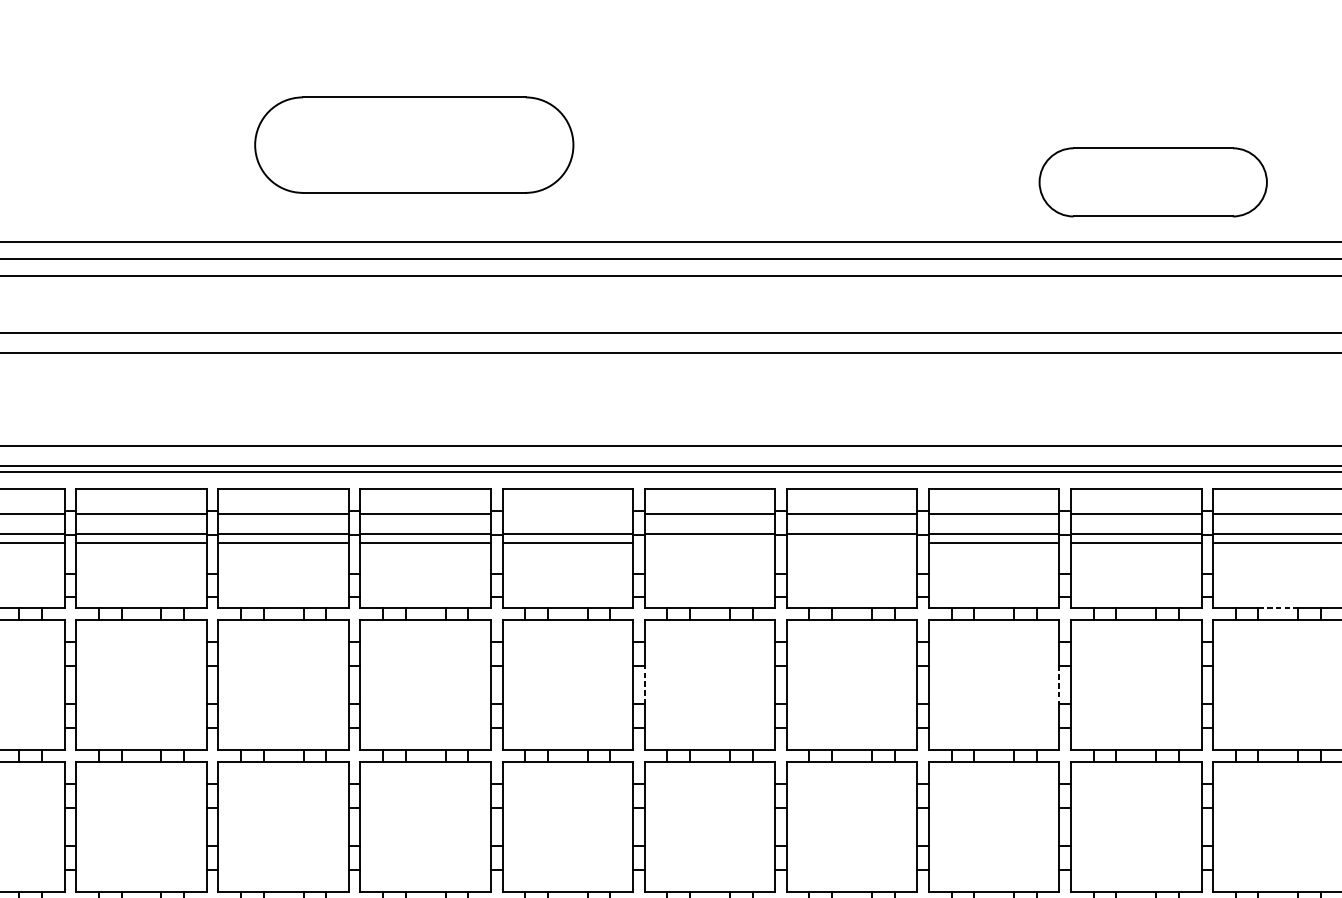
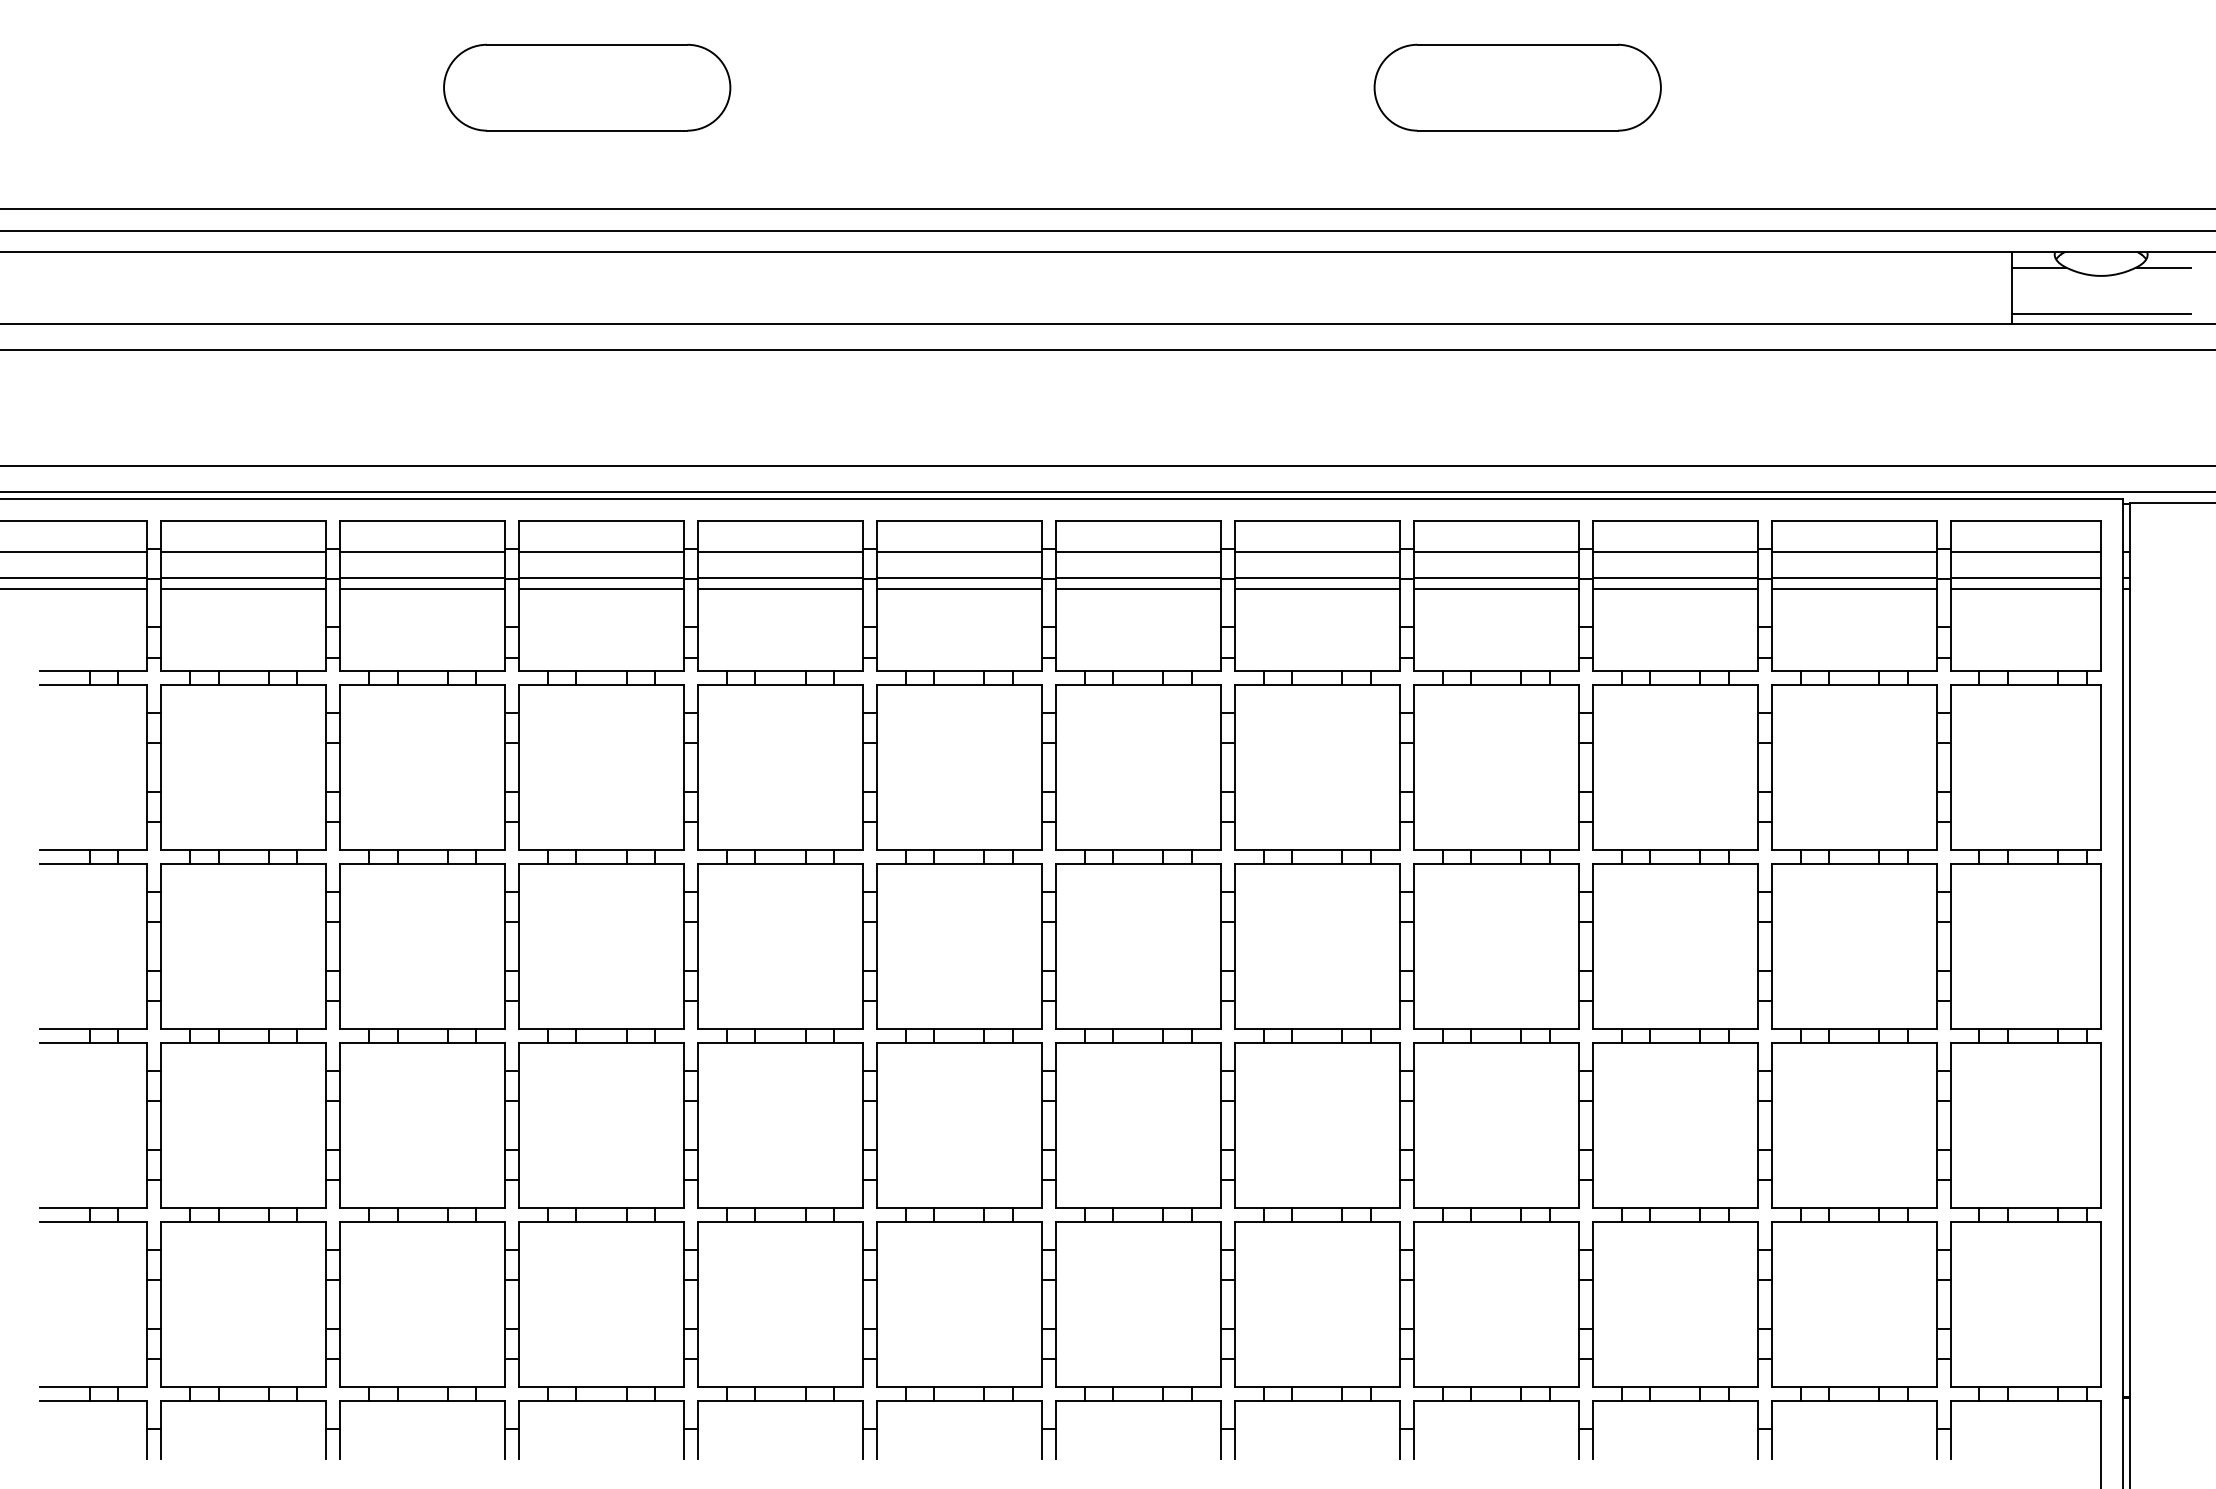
part: (414, 144) -> (587, 87), size x0.71
part: (1153, 182) -> (1517, 87), moved
line: (567, 514) -> (780, 552), added
line: (710, 543) -> (959, 589), added
line: (852, 543) -> (1138, 589), added
line: (1278, 608) -> (1675, 671), dashed -> solid
line: (644, 684) -> (877, 767), dashed -> solid
line: (1059, 685) -> (1399, 768), dashed -> solid

